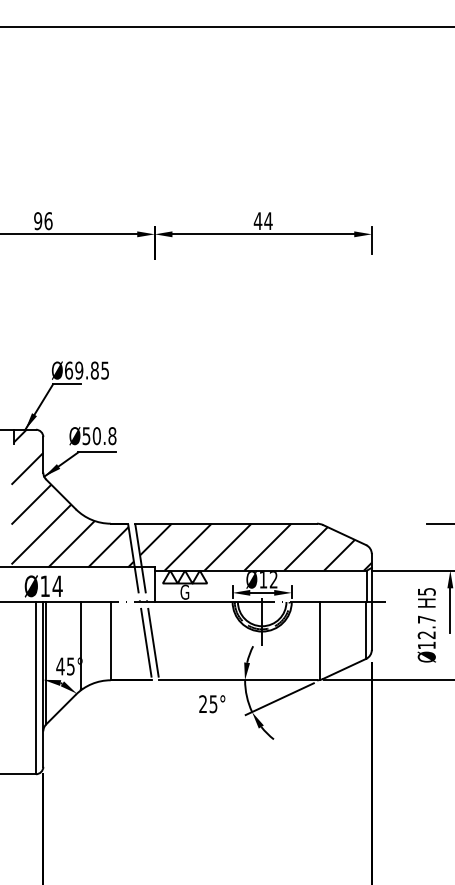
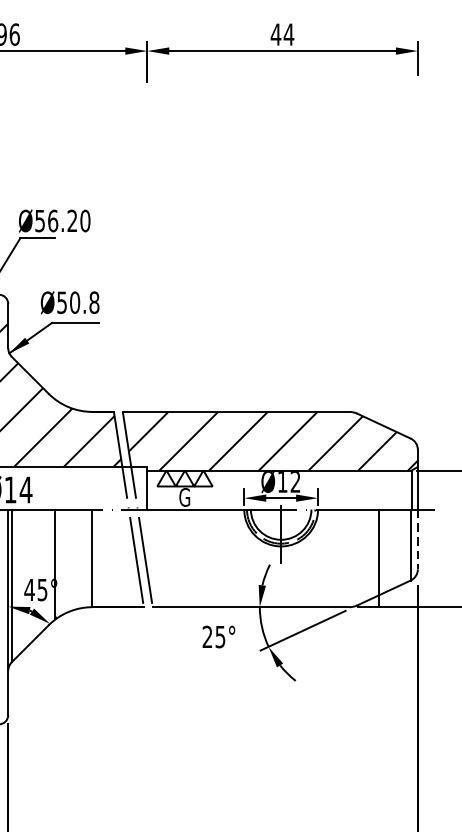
text: (87, 370) -> (63, 220), Ø69.85 -> Ø56.20
line: (371, 625) -> (417, 538), solid -> dashed
line: (320, 640) -> (378, 557), moved

